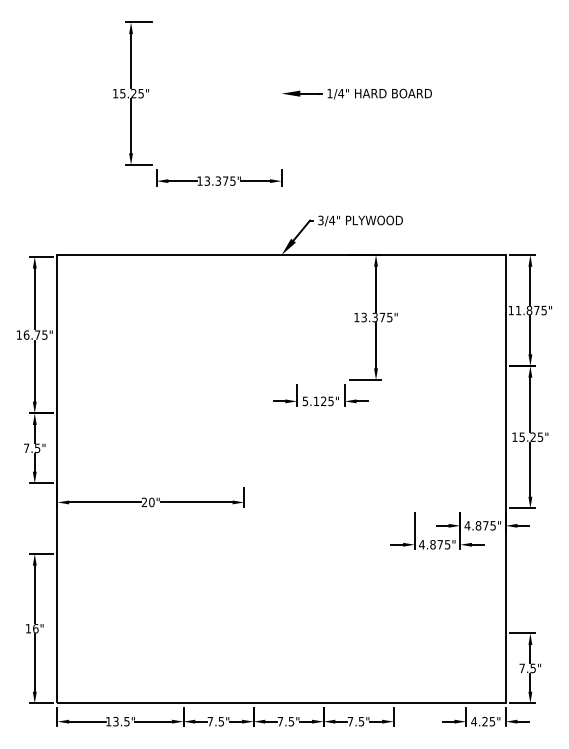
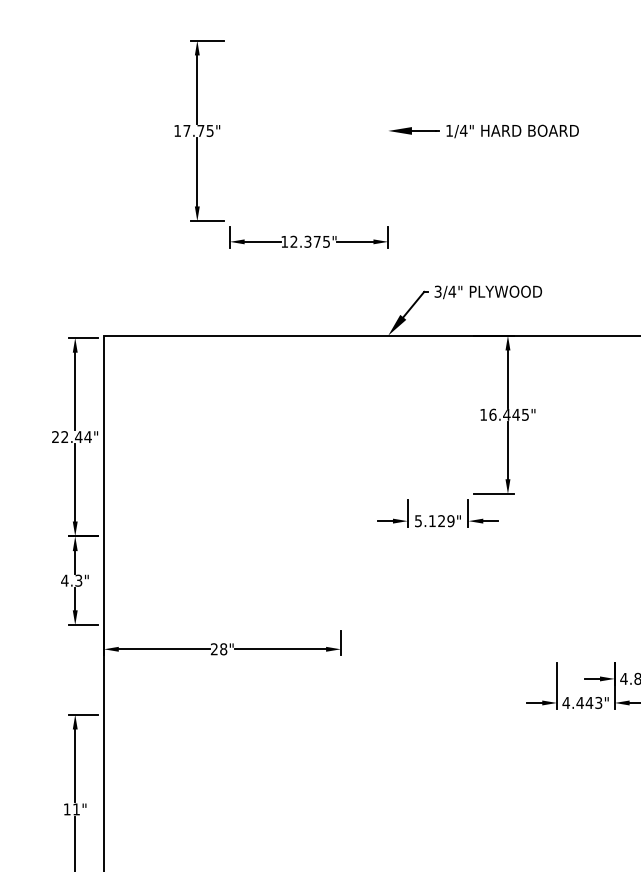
text: (128, 93) -> (194, 130), 15.25" -> 17.75"
text: (206, 181) -> (292, 242), 13.375" -> 12.375"
text: (373, 317) -> (504, 414), 13.375" -> 16.445"
text: (31, 334) -> (71, 436), 16.75" -> 22.44"
text: (330, 400) -> (450, 520), 5.125" -> 5.129"
text: (31, 447) -> (71, 579), 7.5" -> 4.3"
text: (151, 502) -> (223, 649), 20" -> 28"
text: (440, 544) -> (589, 702), 4.875" -> 4.443"
text: (35, 628) -> (76, 809), 16" -> 11"

